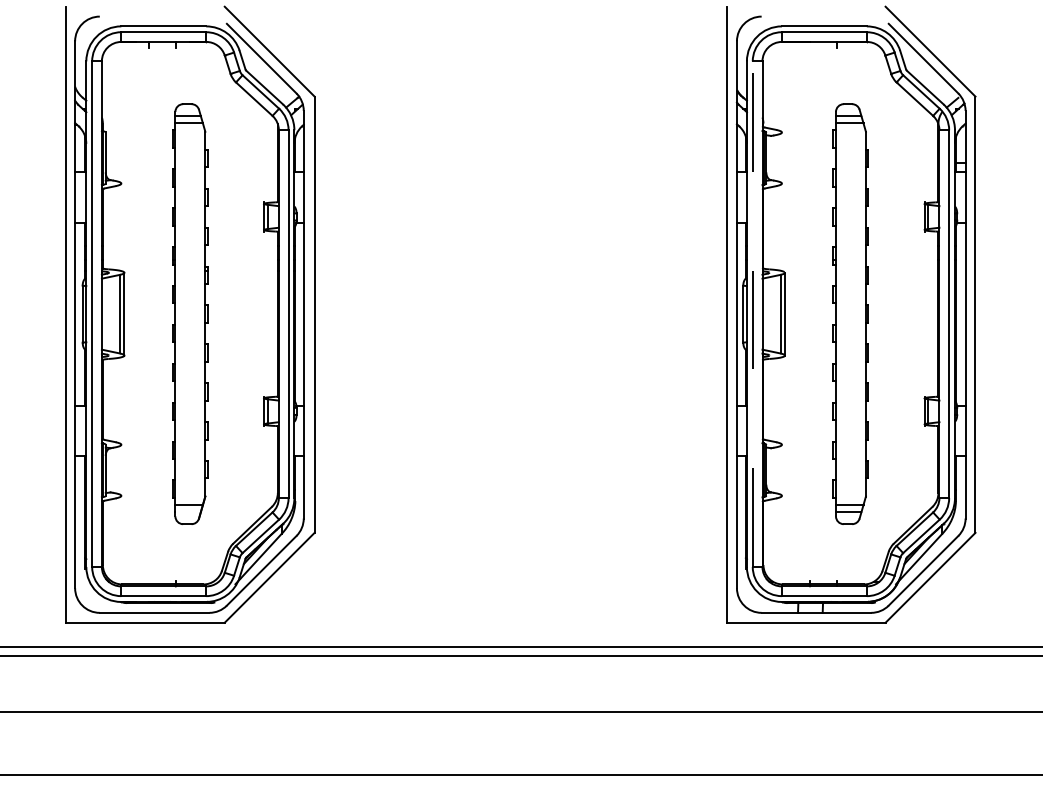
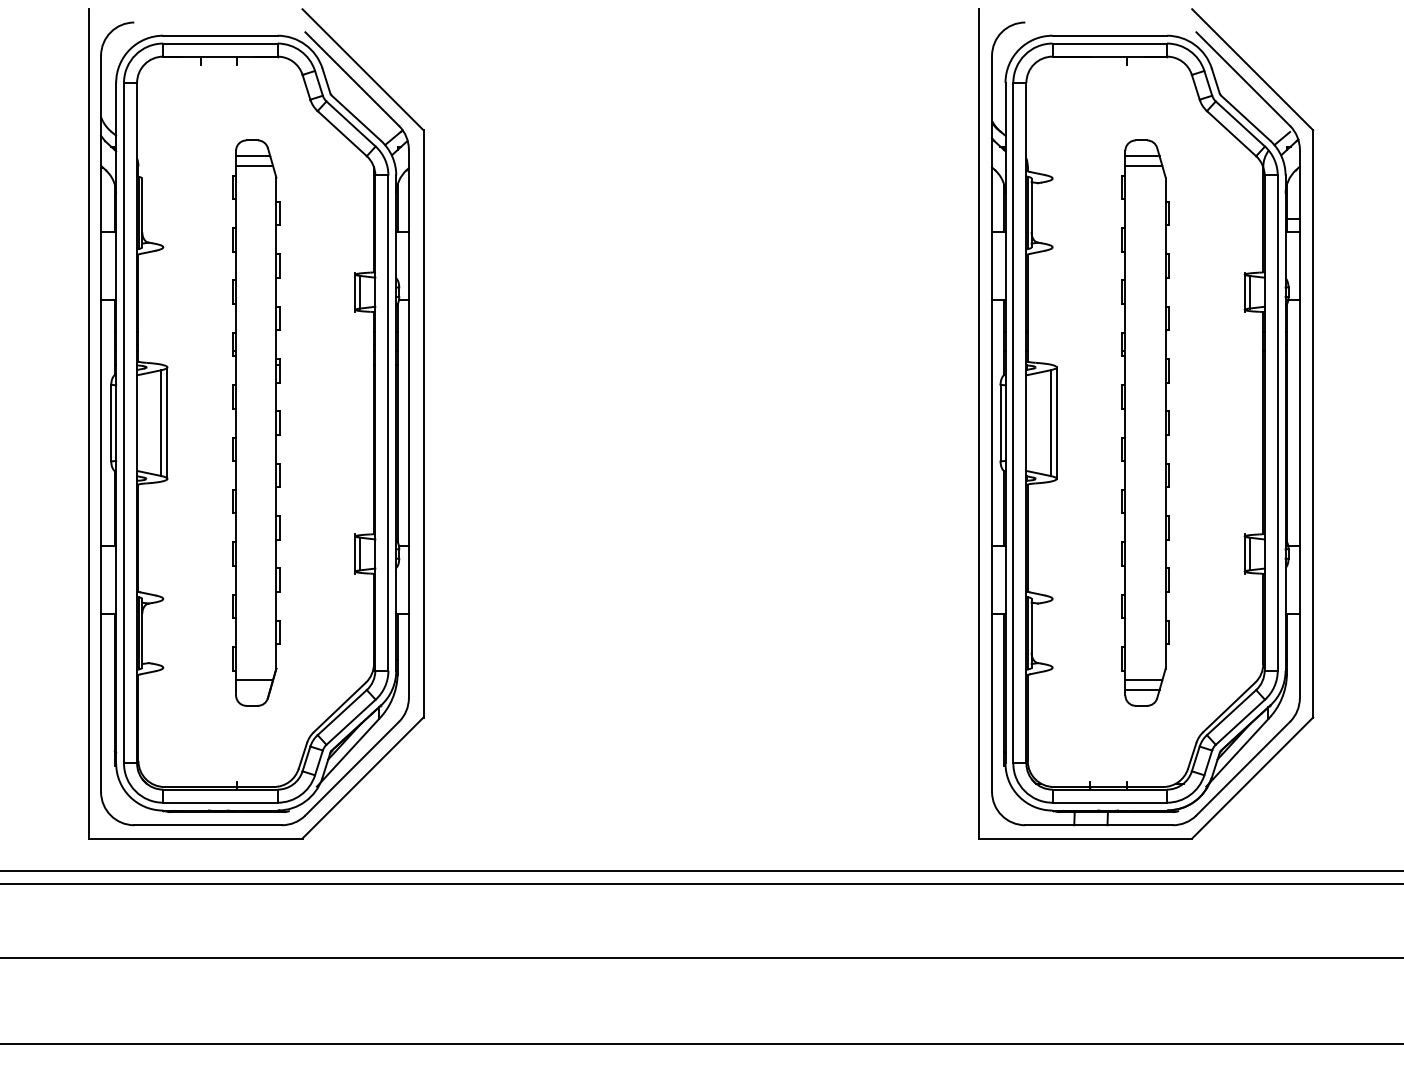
line: (752, 313) -> (1013, 422), dashed -> solid

